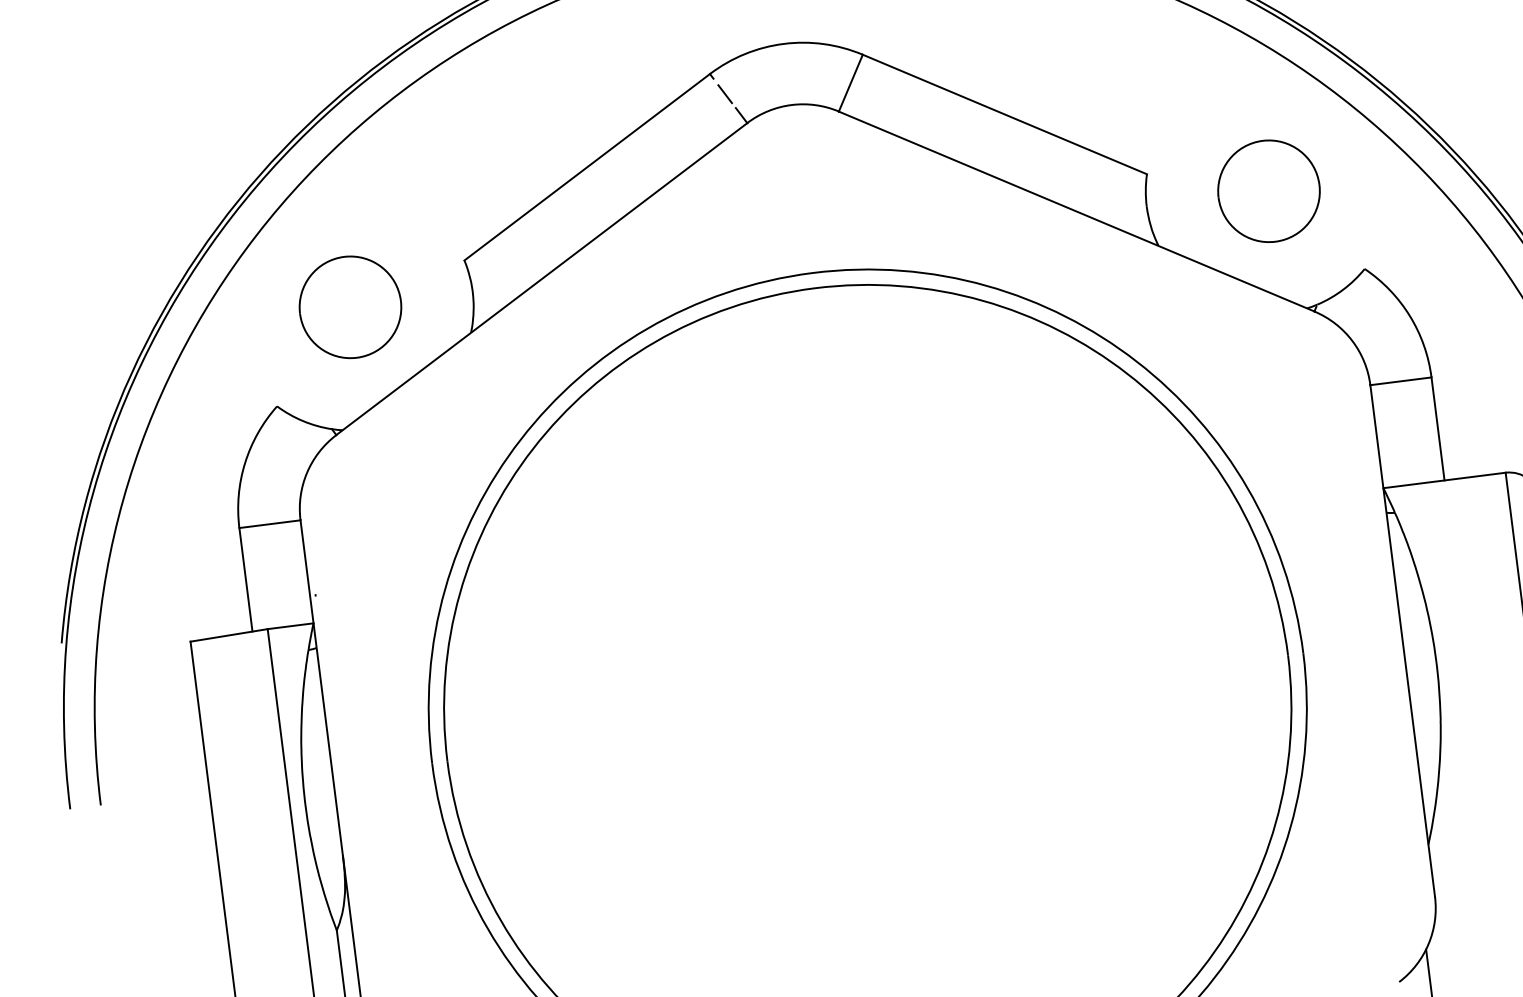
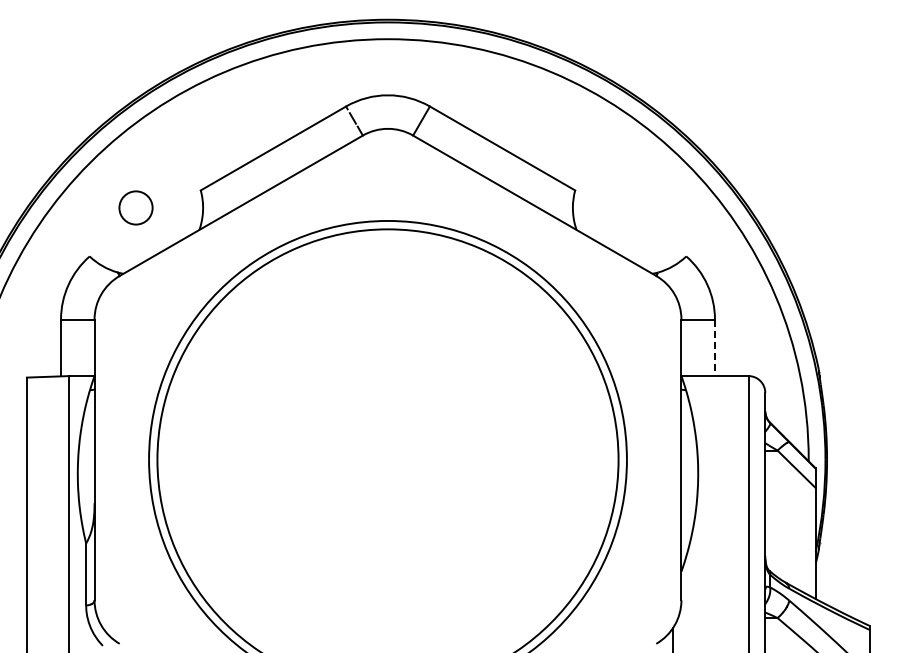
part: (1268, 190) -> (639, 207), removed
part: (349, 306) -> (135, 207), size x0.6
line: (1437, 430) -> (714, 348), solid -> dashed

